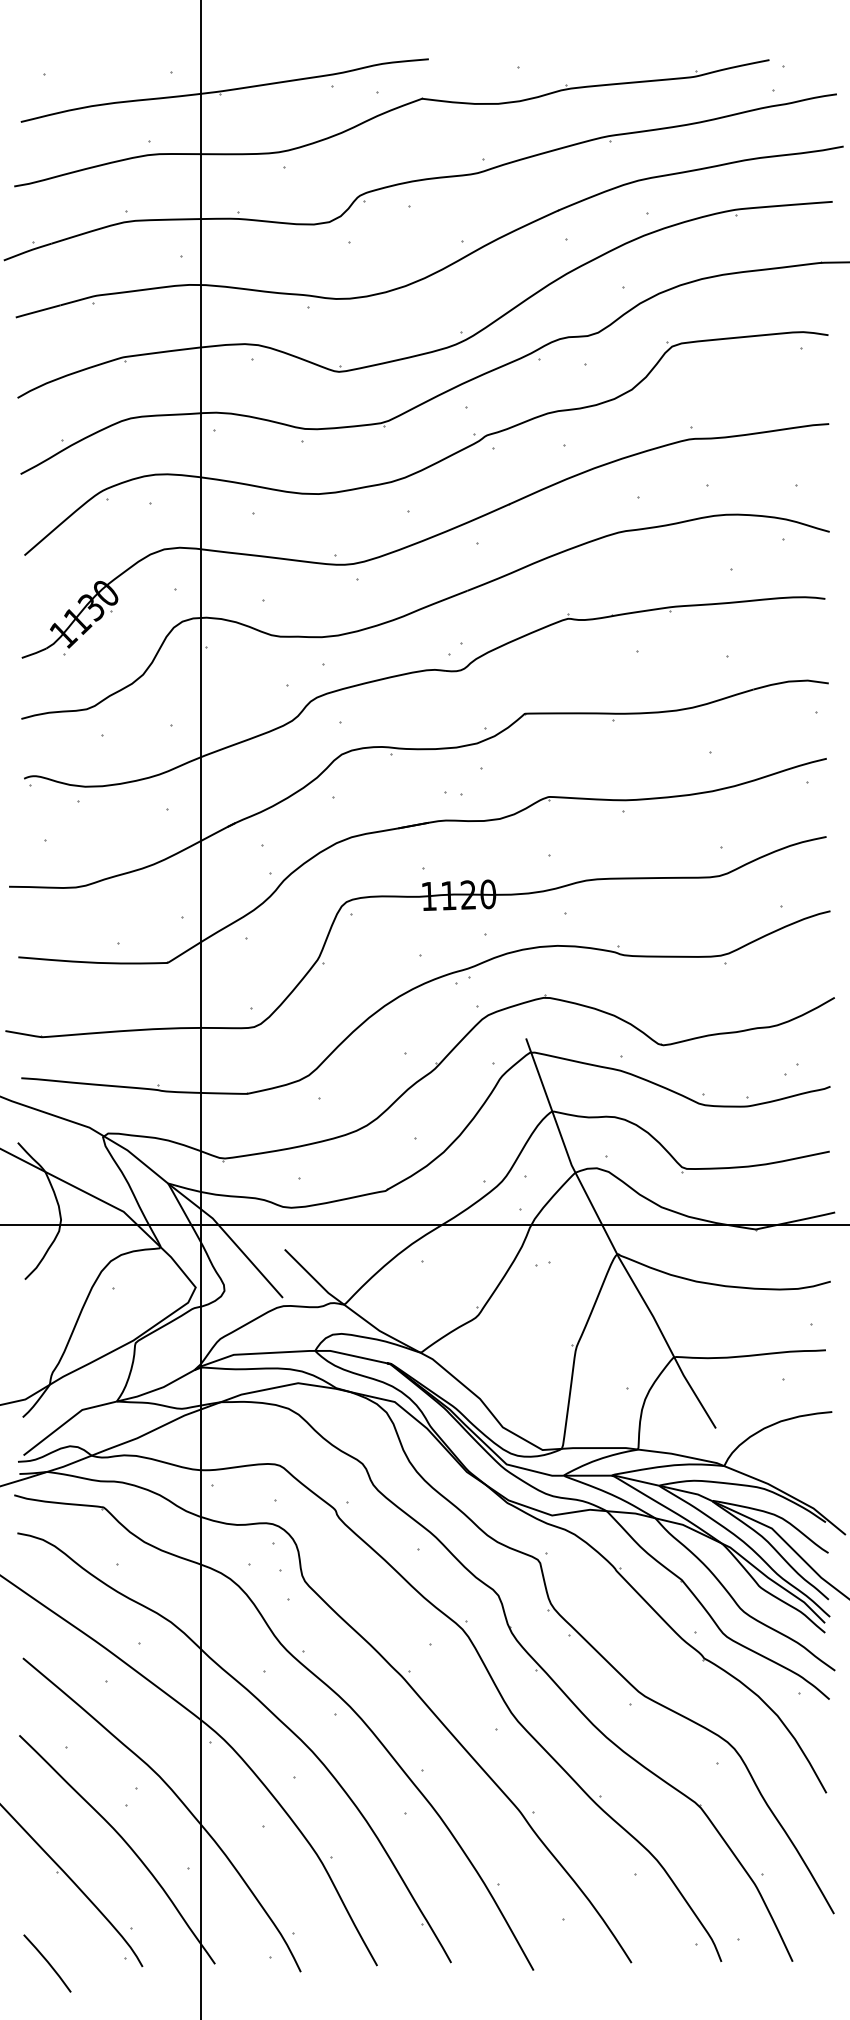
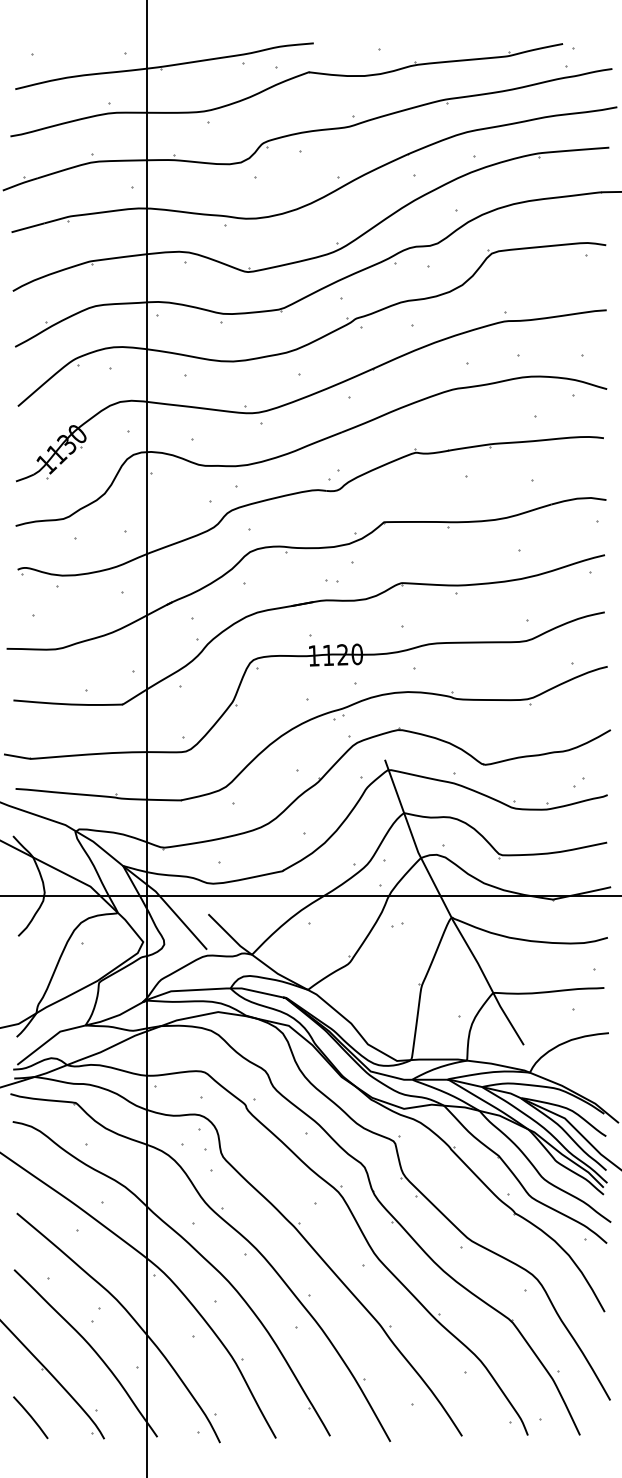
line: (47, 1963) -> (30, 1417), moved

